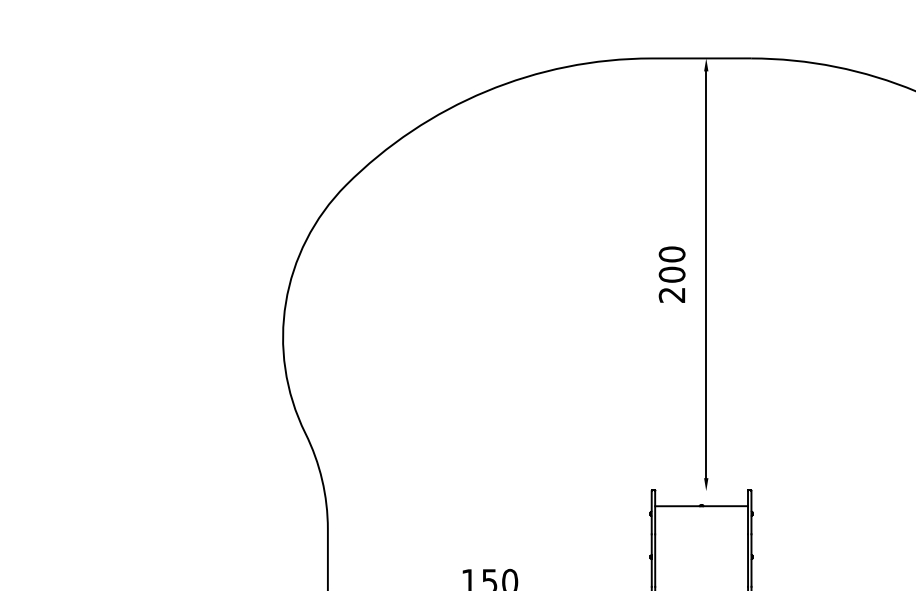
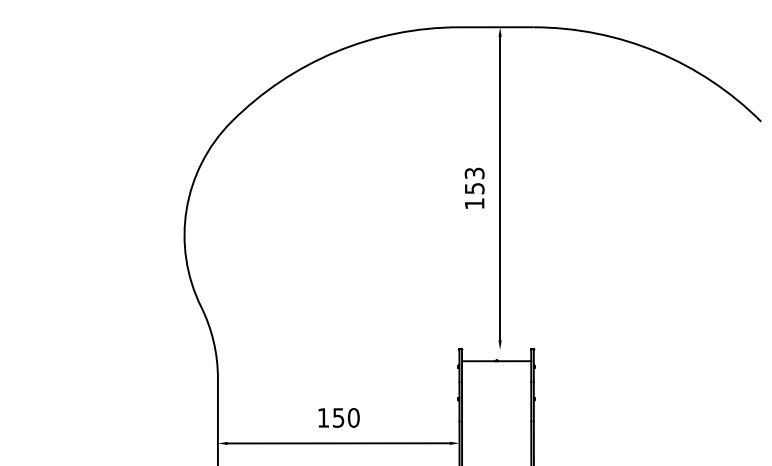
text: (671, 274) -> (474, 188), 200 -> 153

